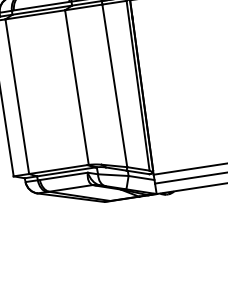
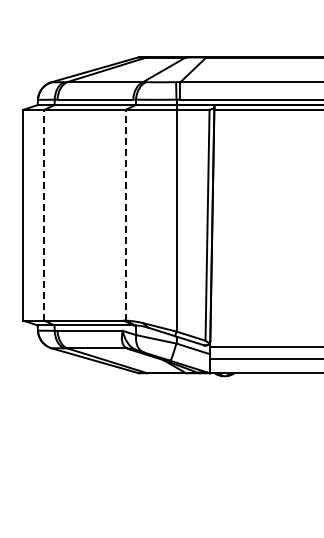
line: (76, 87) -> (125, 214), solid -> dashed
line: (17, 96) -> (44, 214), solid -> dashed

